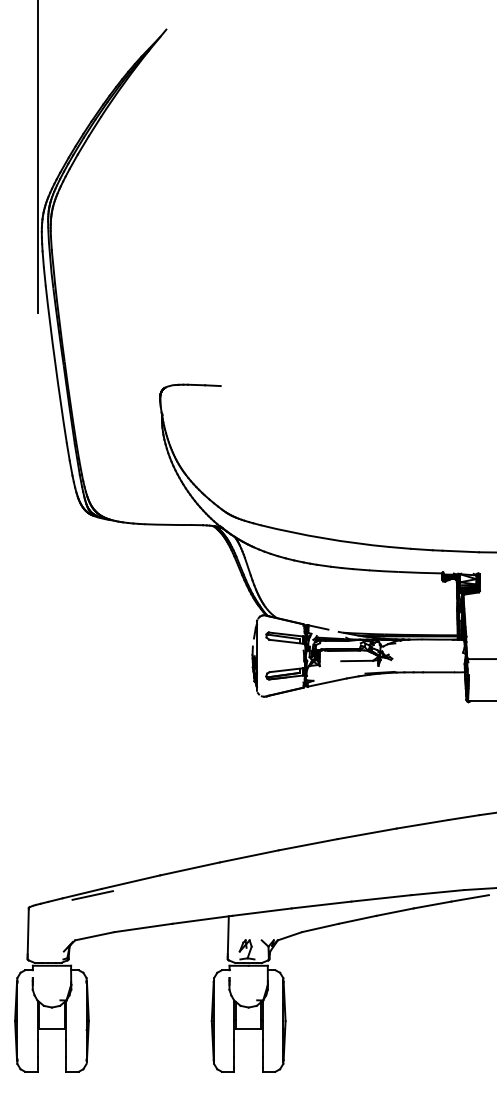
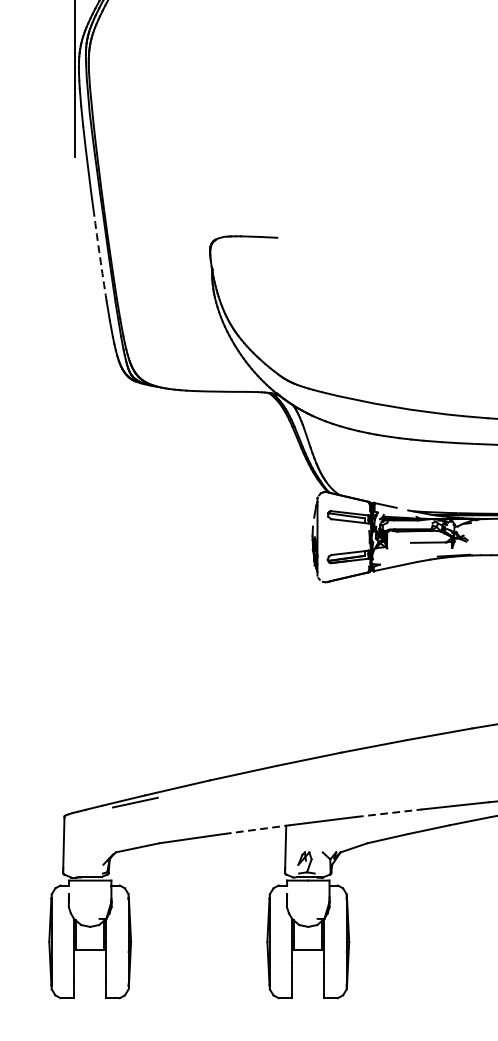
arc: (60, 403) -> (99, 257), solid -> dashed
line: (322, 904) -> (390, 812), solid -> dashed
line: (202, 919) -> (257, 829), solid -> dashed

